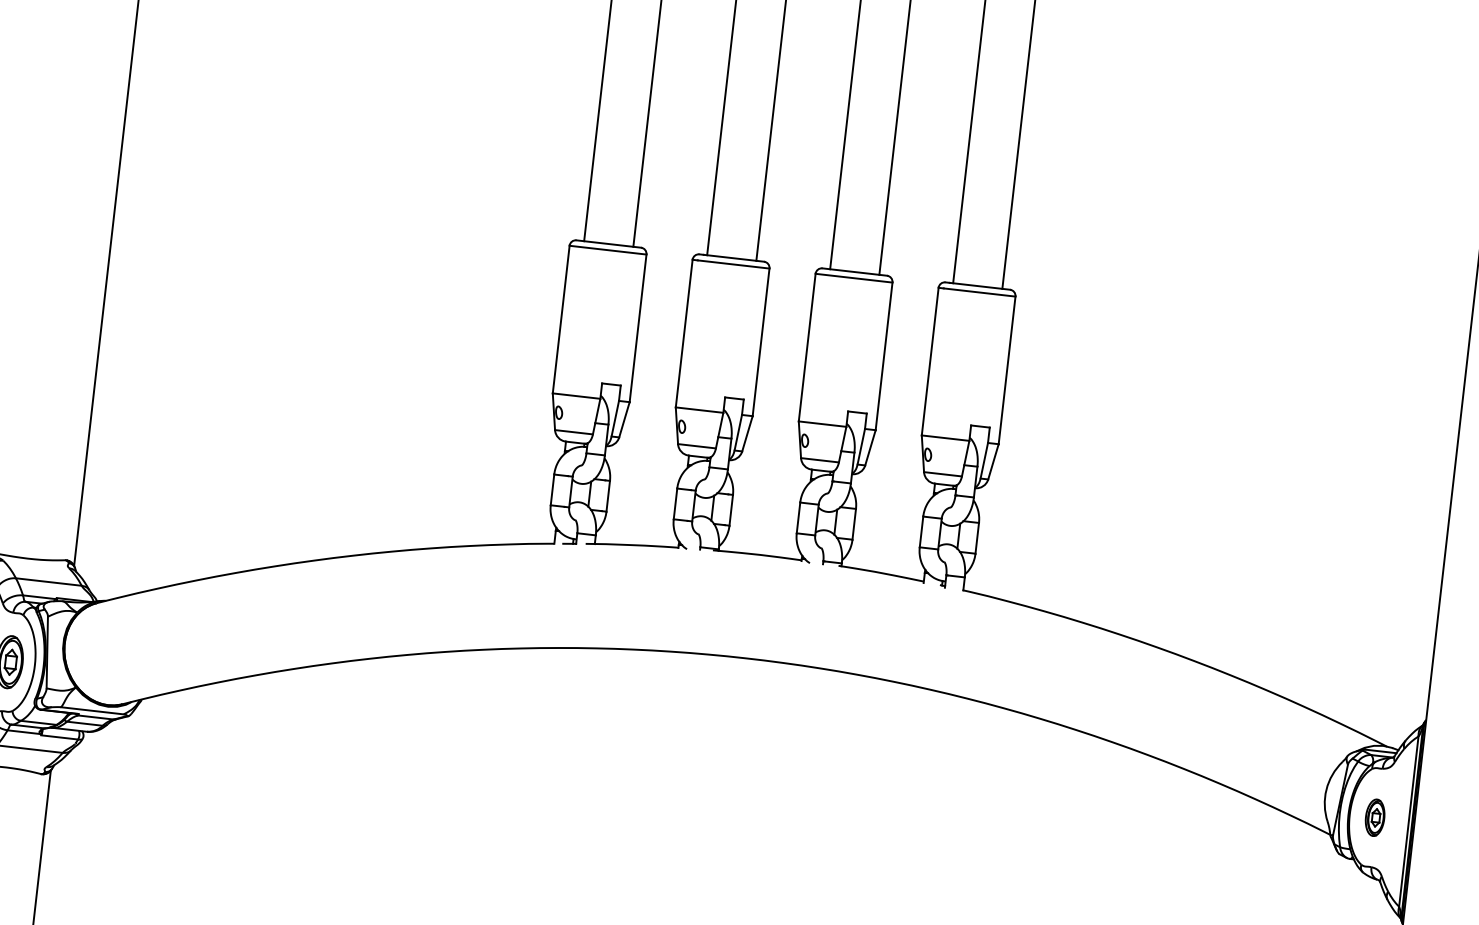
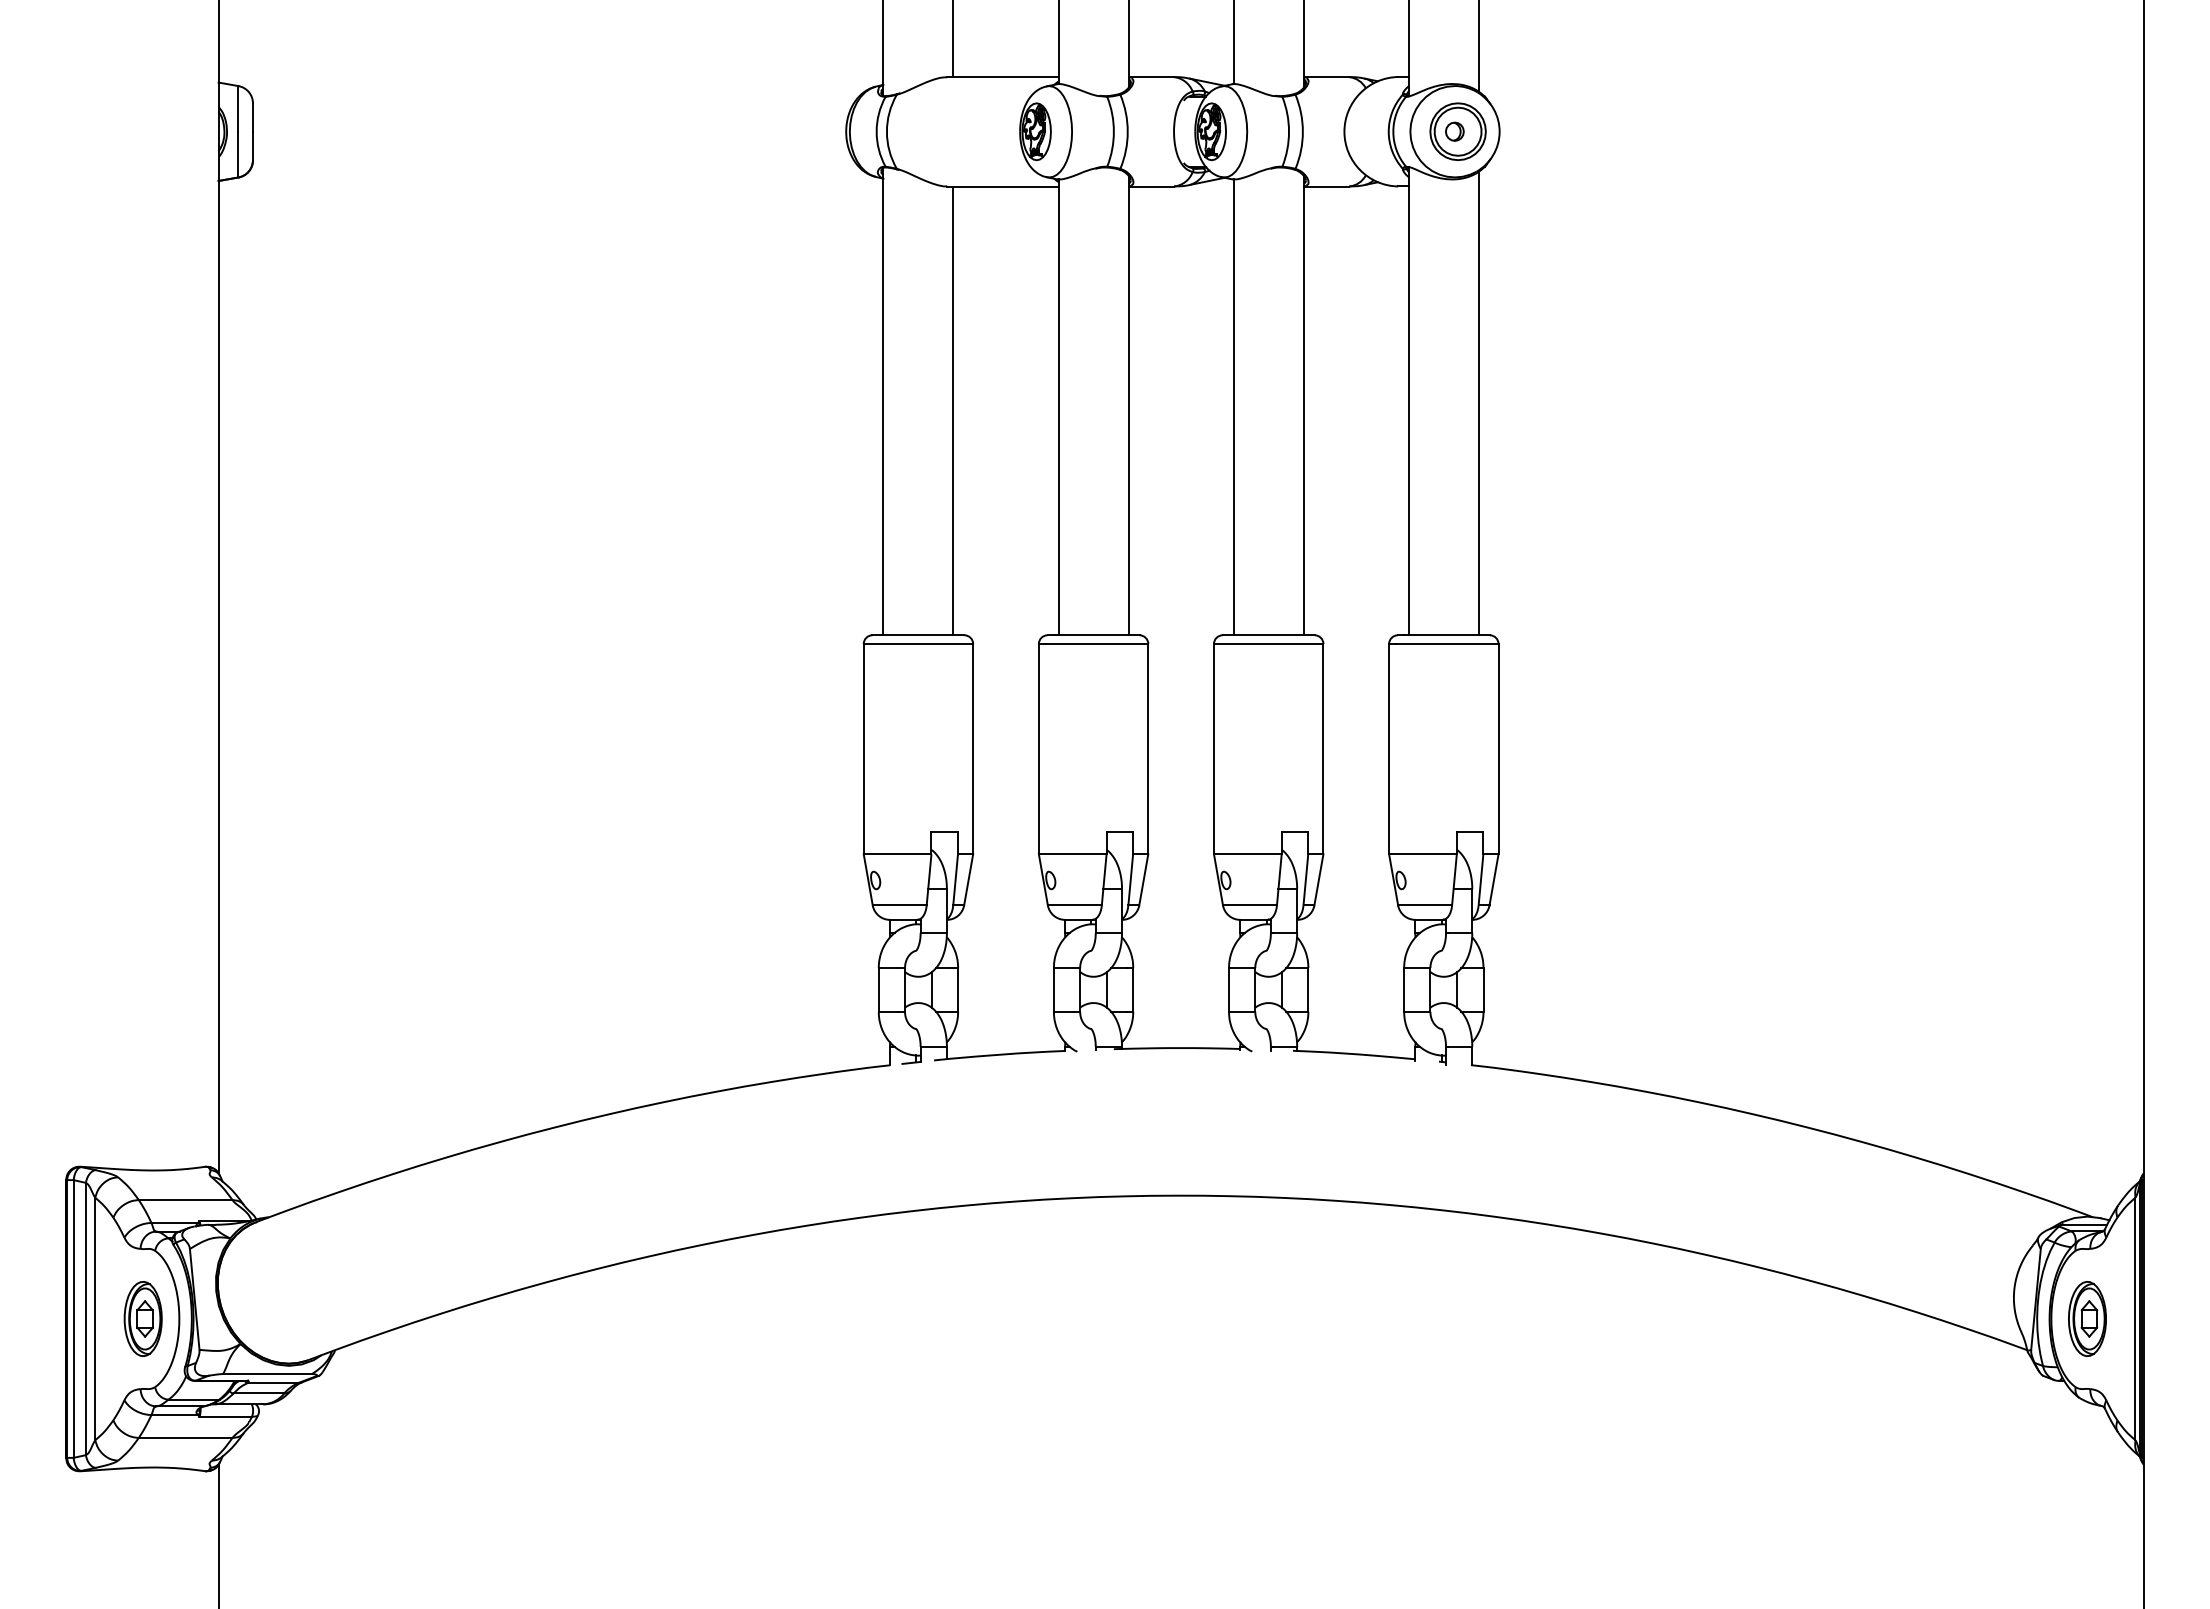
part: (1375, 817) -> (2087, 1318), size x1.43

